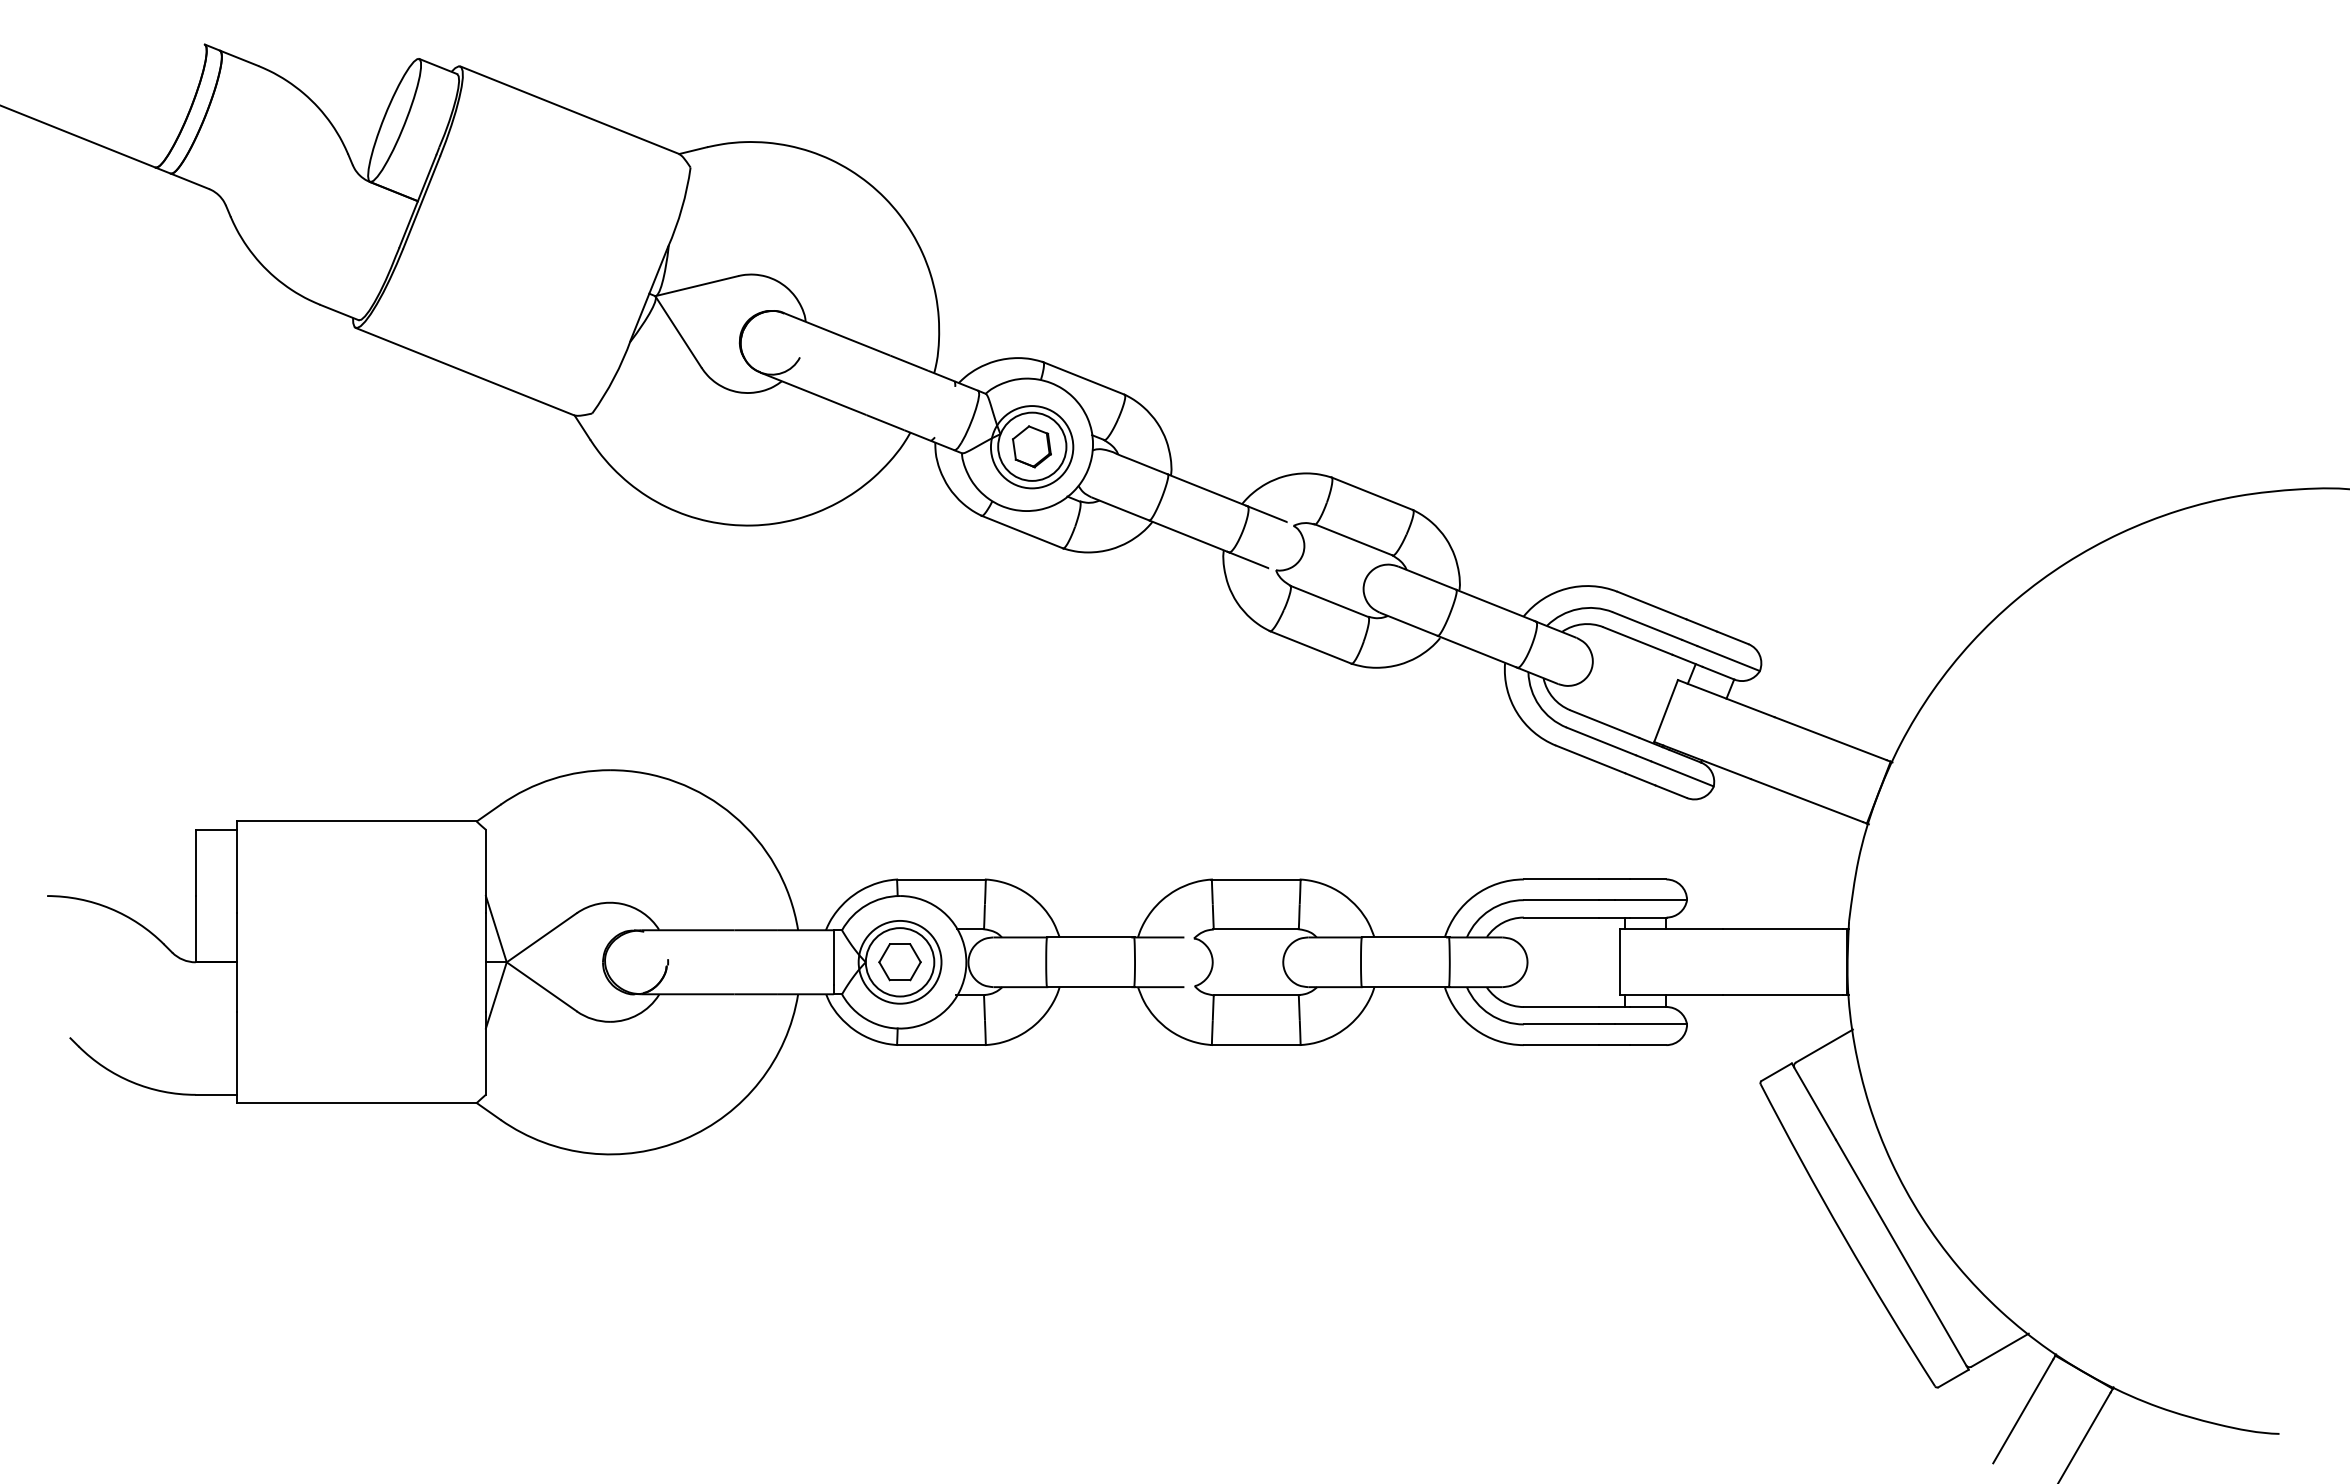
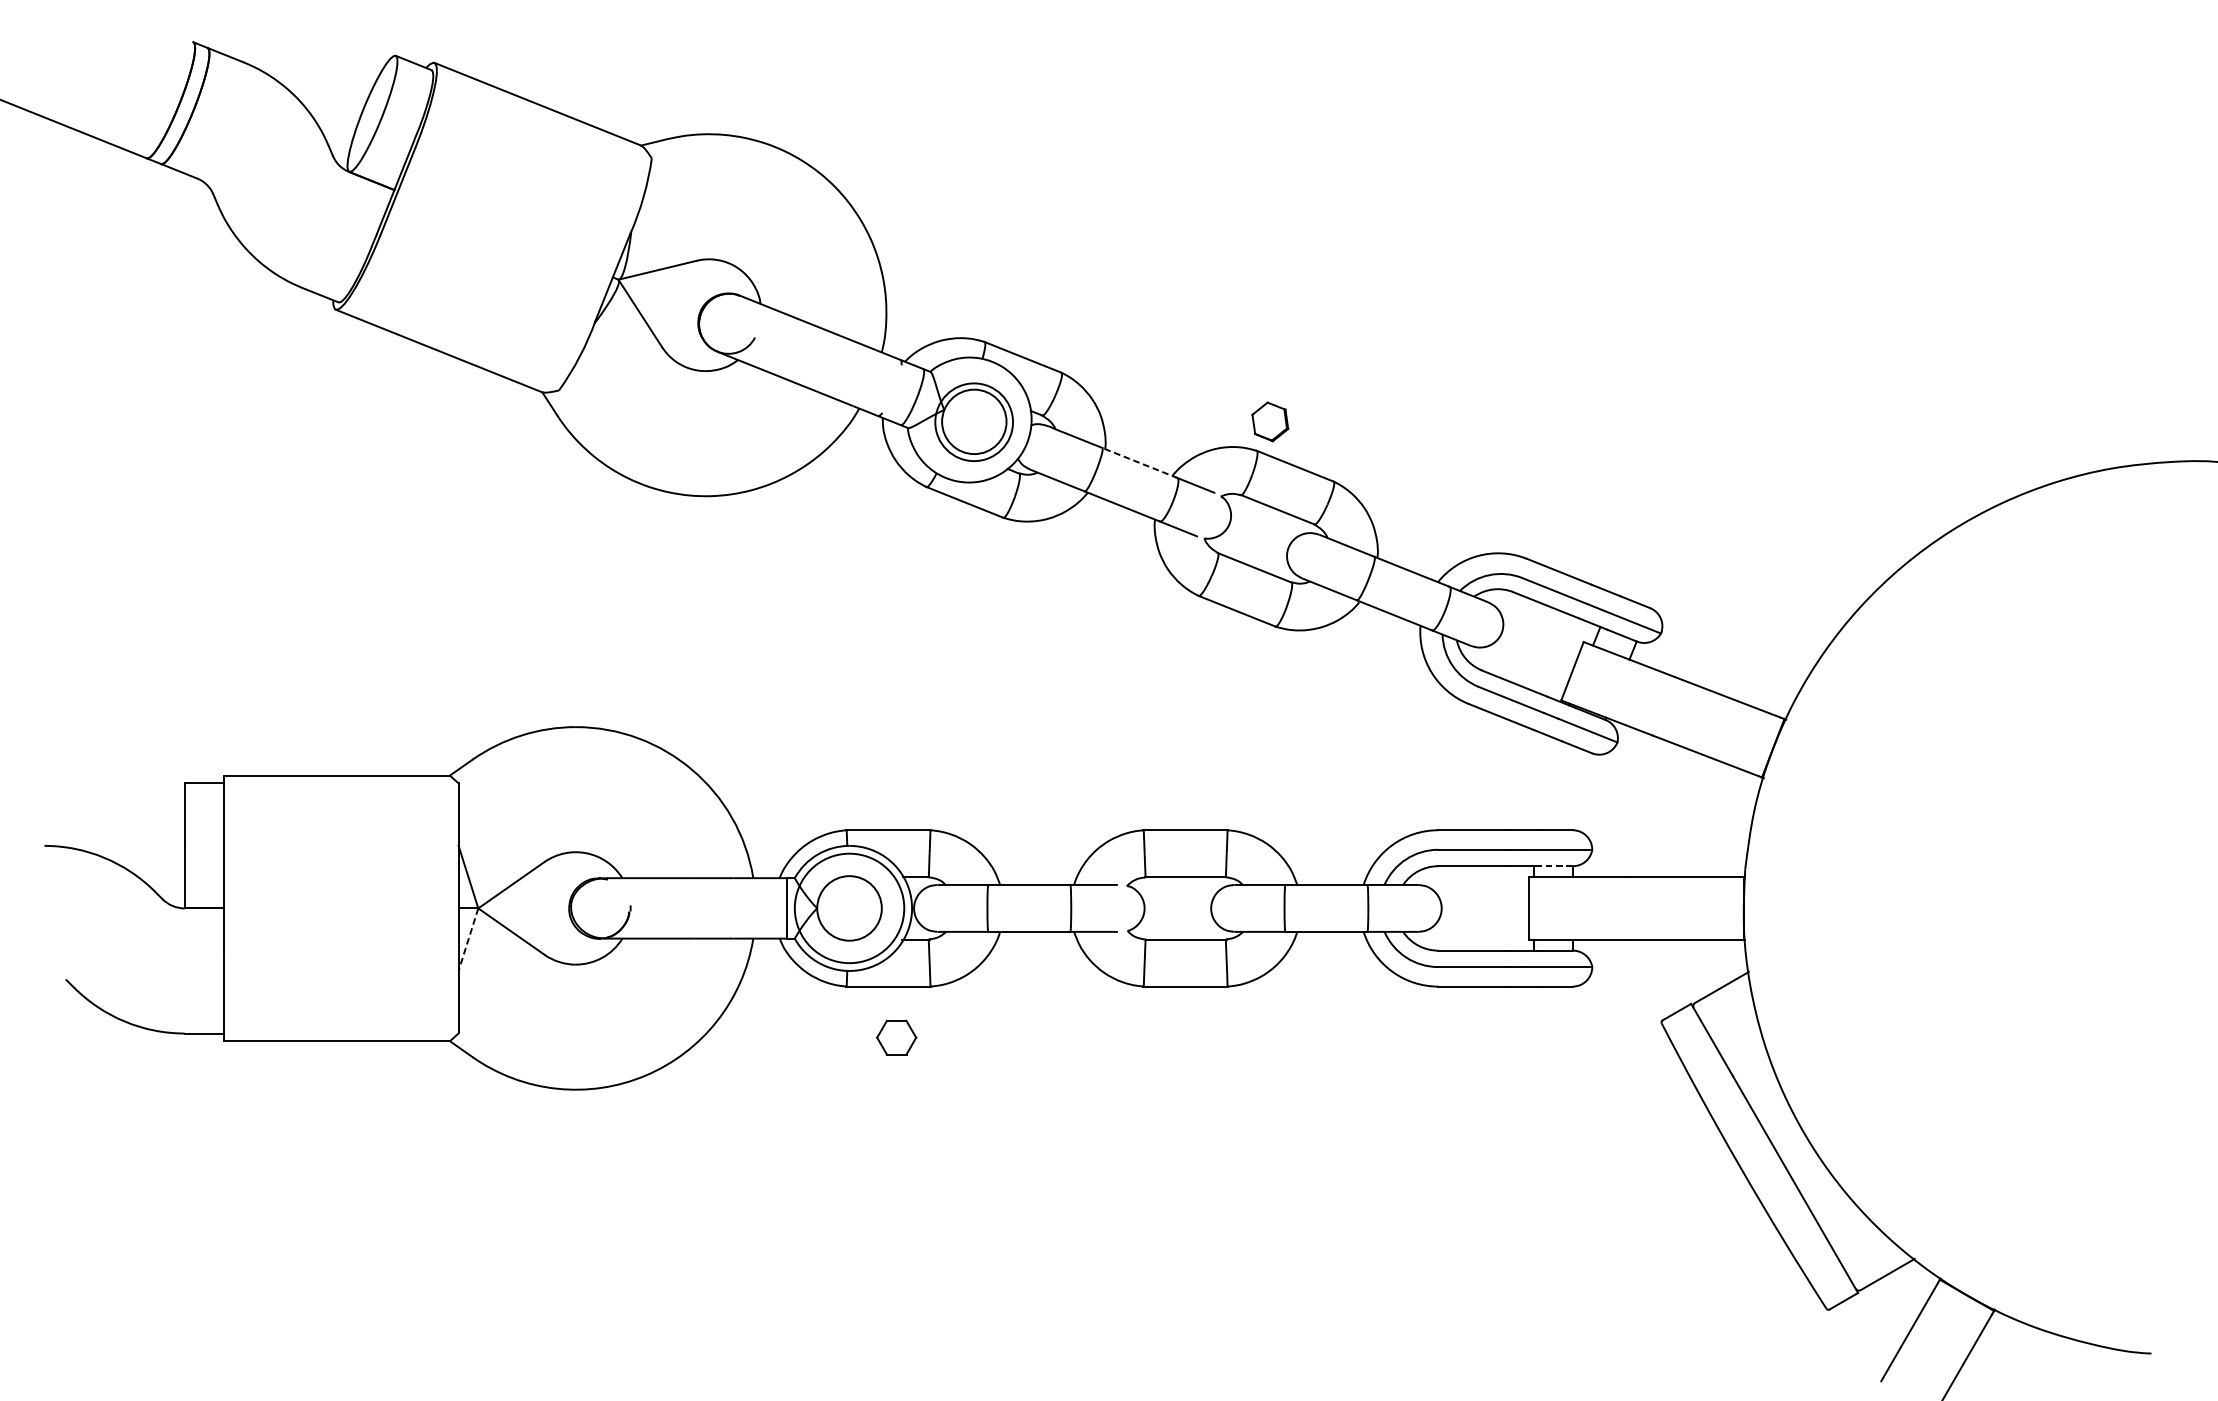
part: (1031, 446) -> (1269, 421), moved
line: (1207, 490) -> (1139, 463), solid -> dashed
line: (1647, 917) -> (1554, 866), solid -> dashed
circle: (899, 961) -> (848, 907), size x1.4
part: (899, 962) -> (896, 1037), moved
line: (496, 995) -> (468, 939), solid -> dashed

